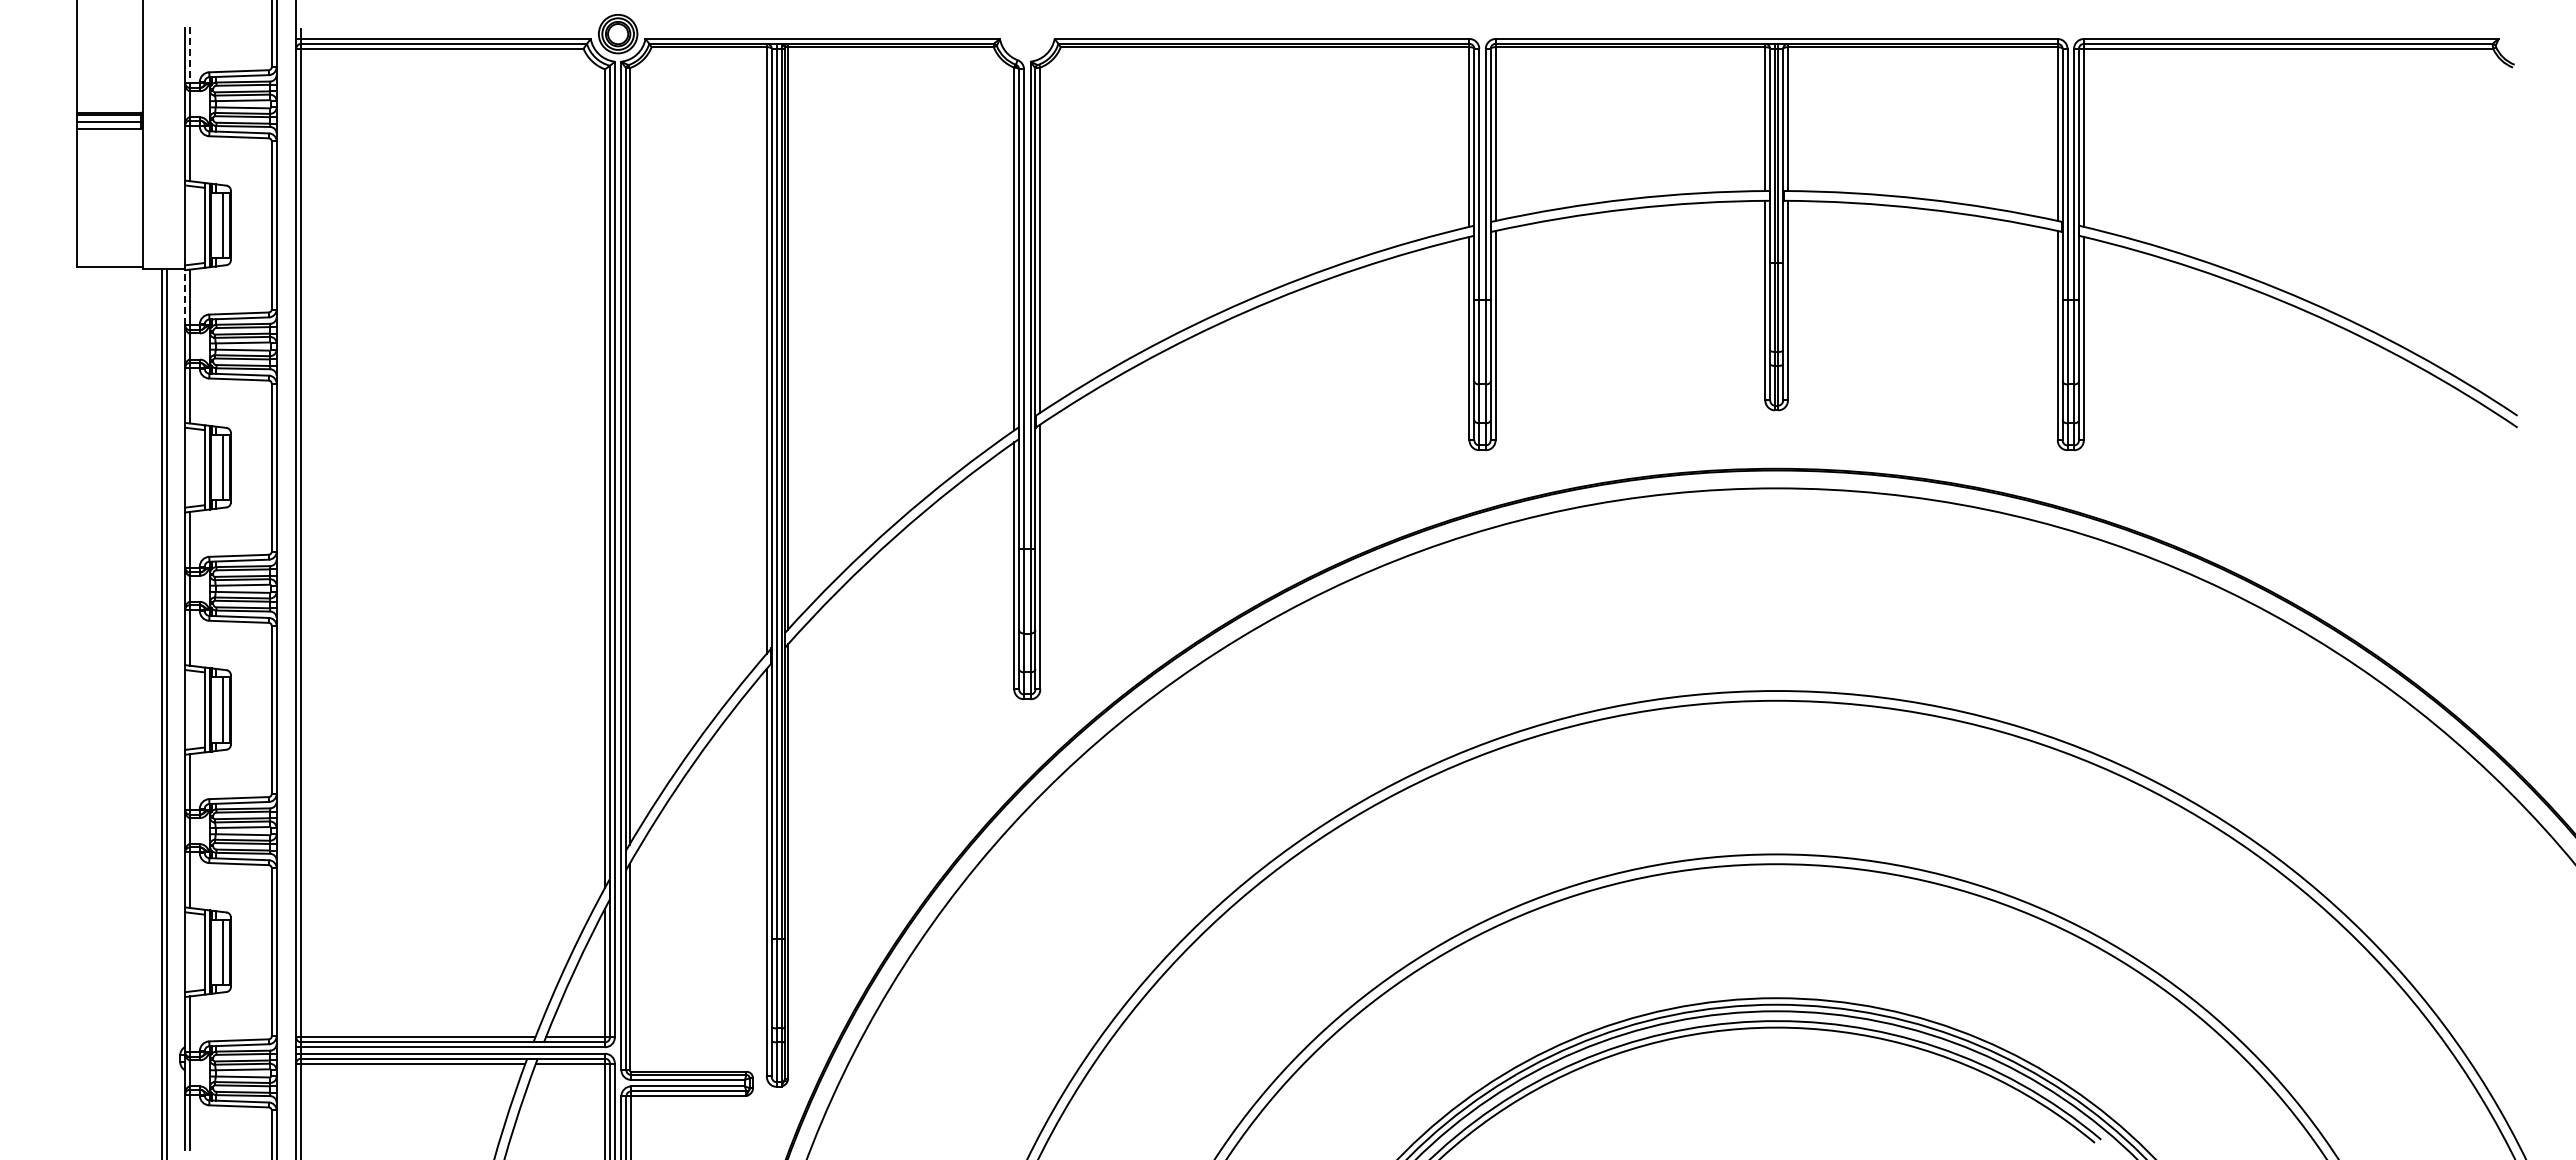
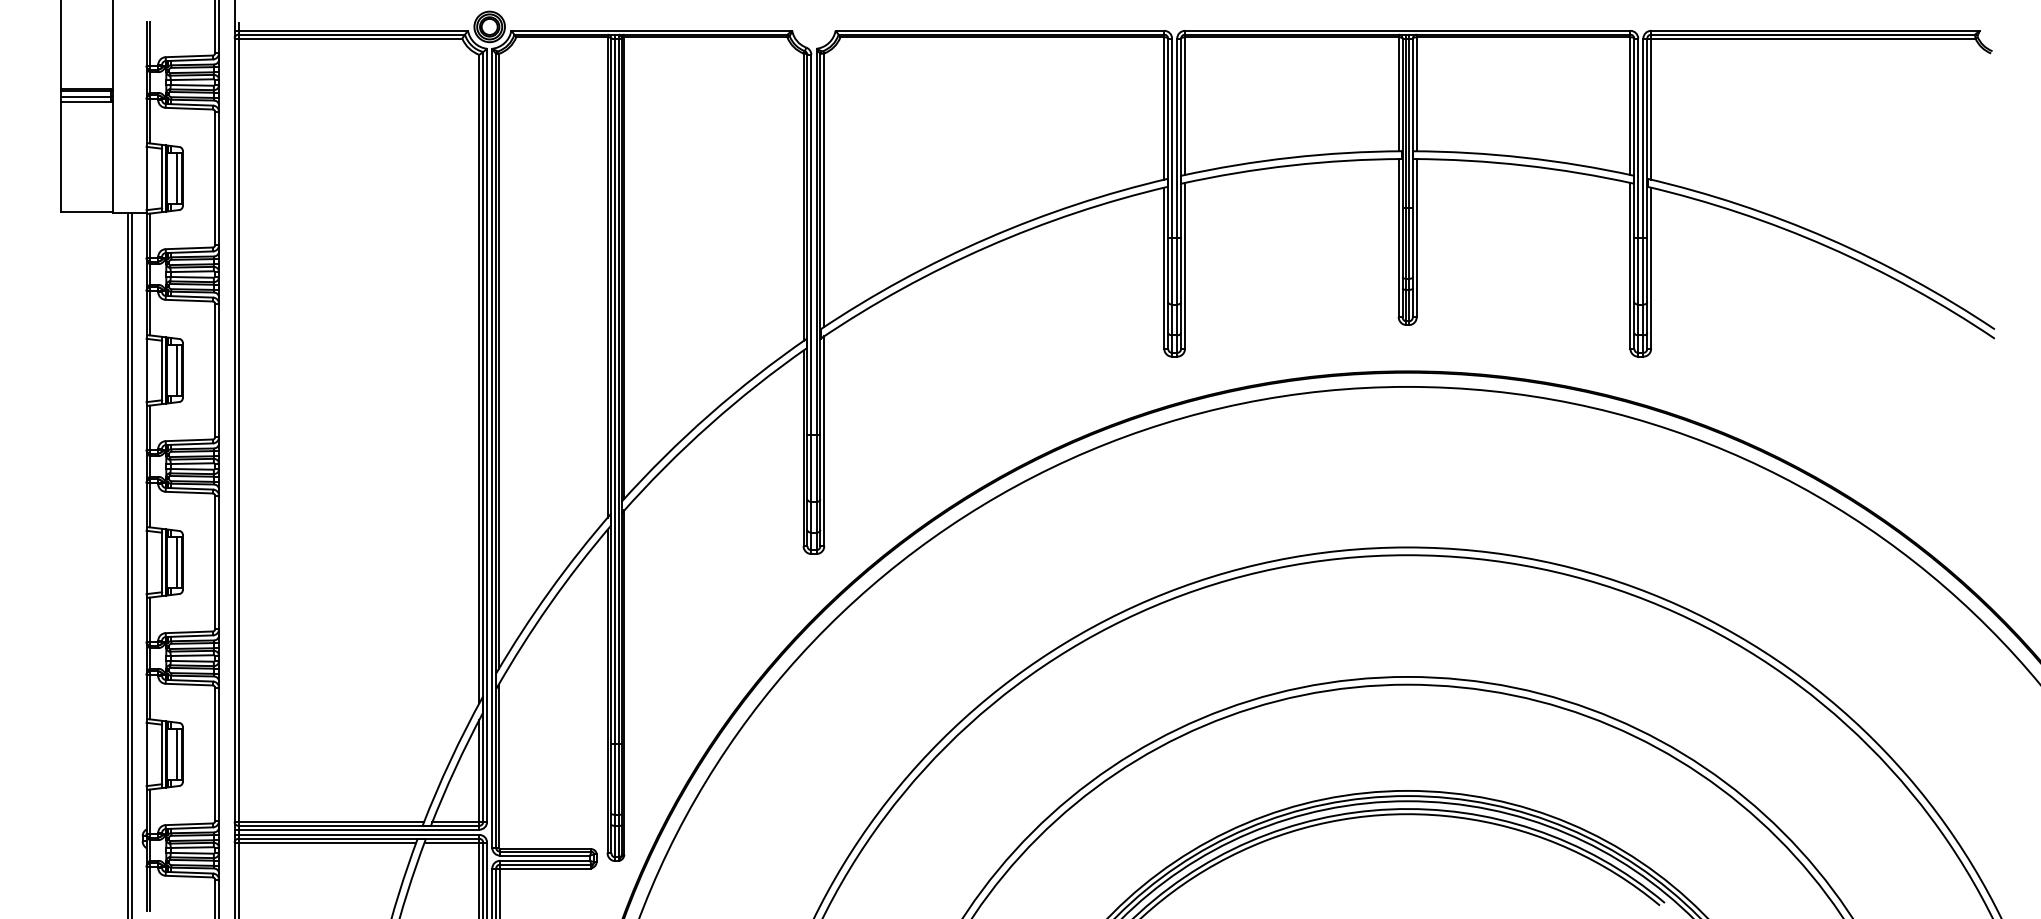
line: (190, 55) -> (150, 43), dashed -> solid
line: (185, 297) -> (146, 235), dashed -> solid

